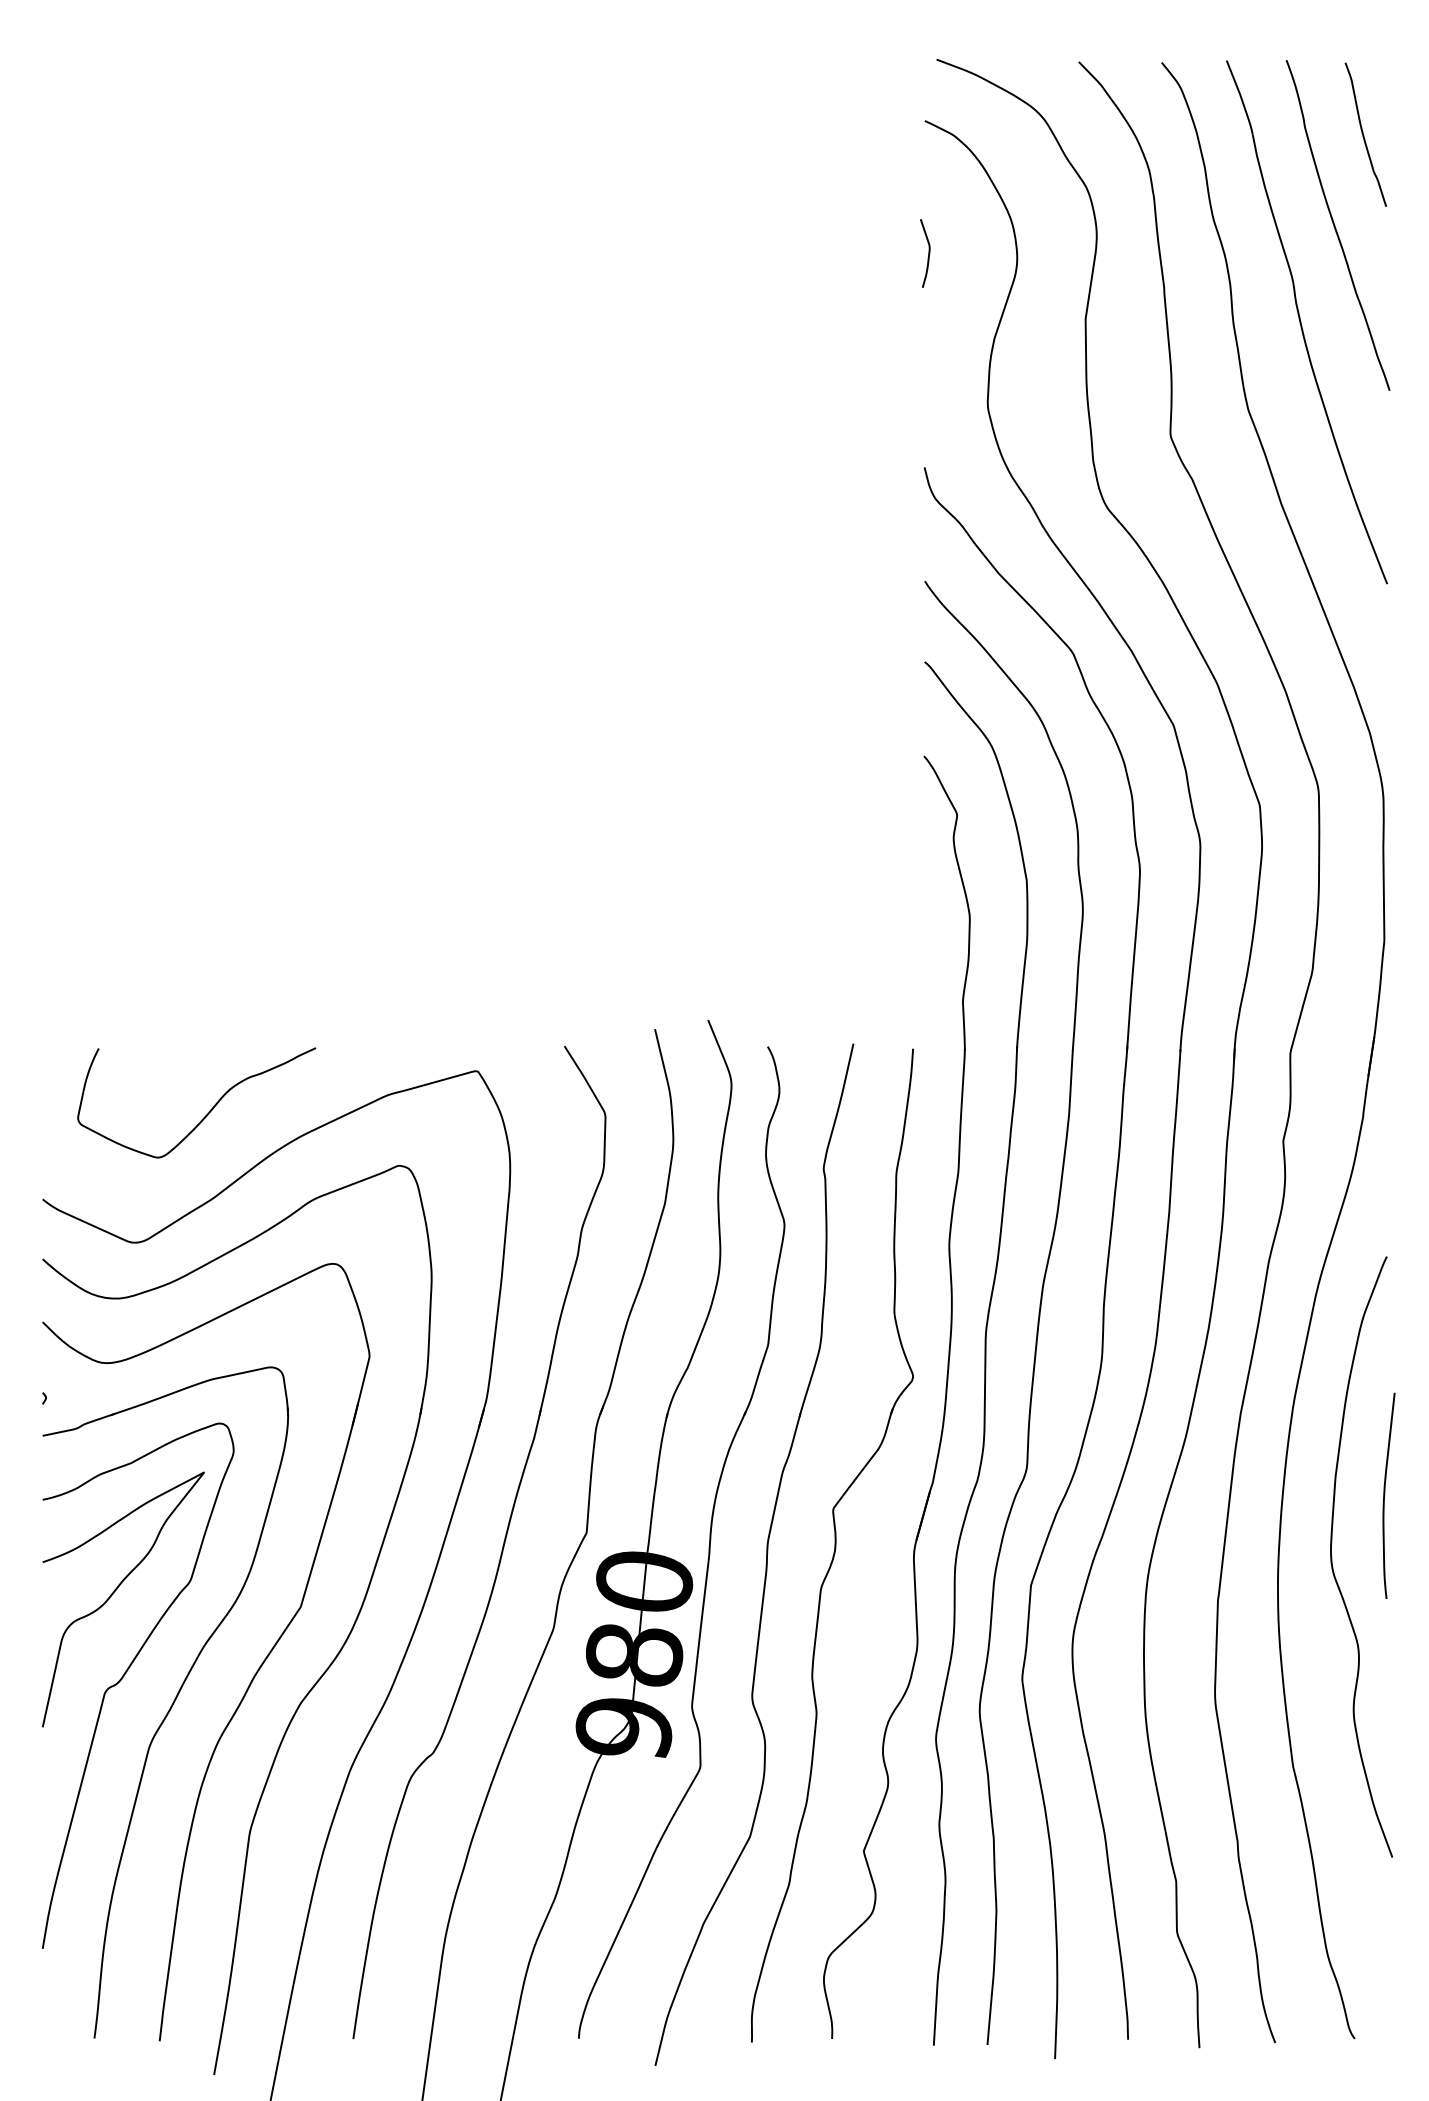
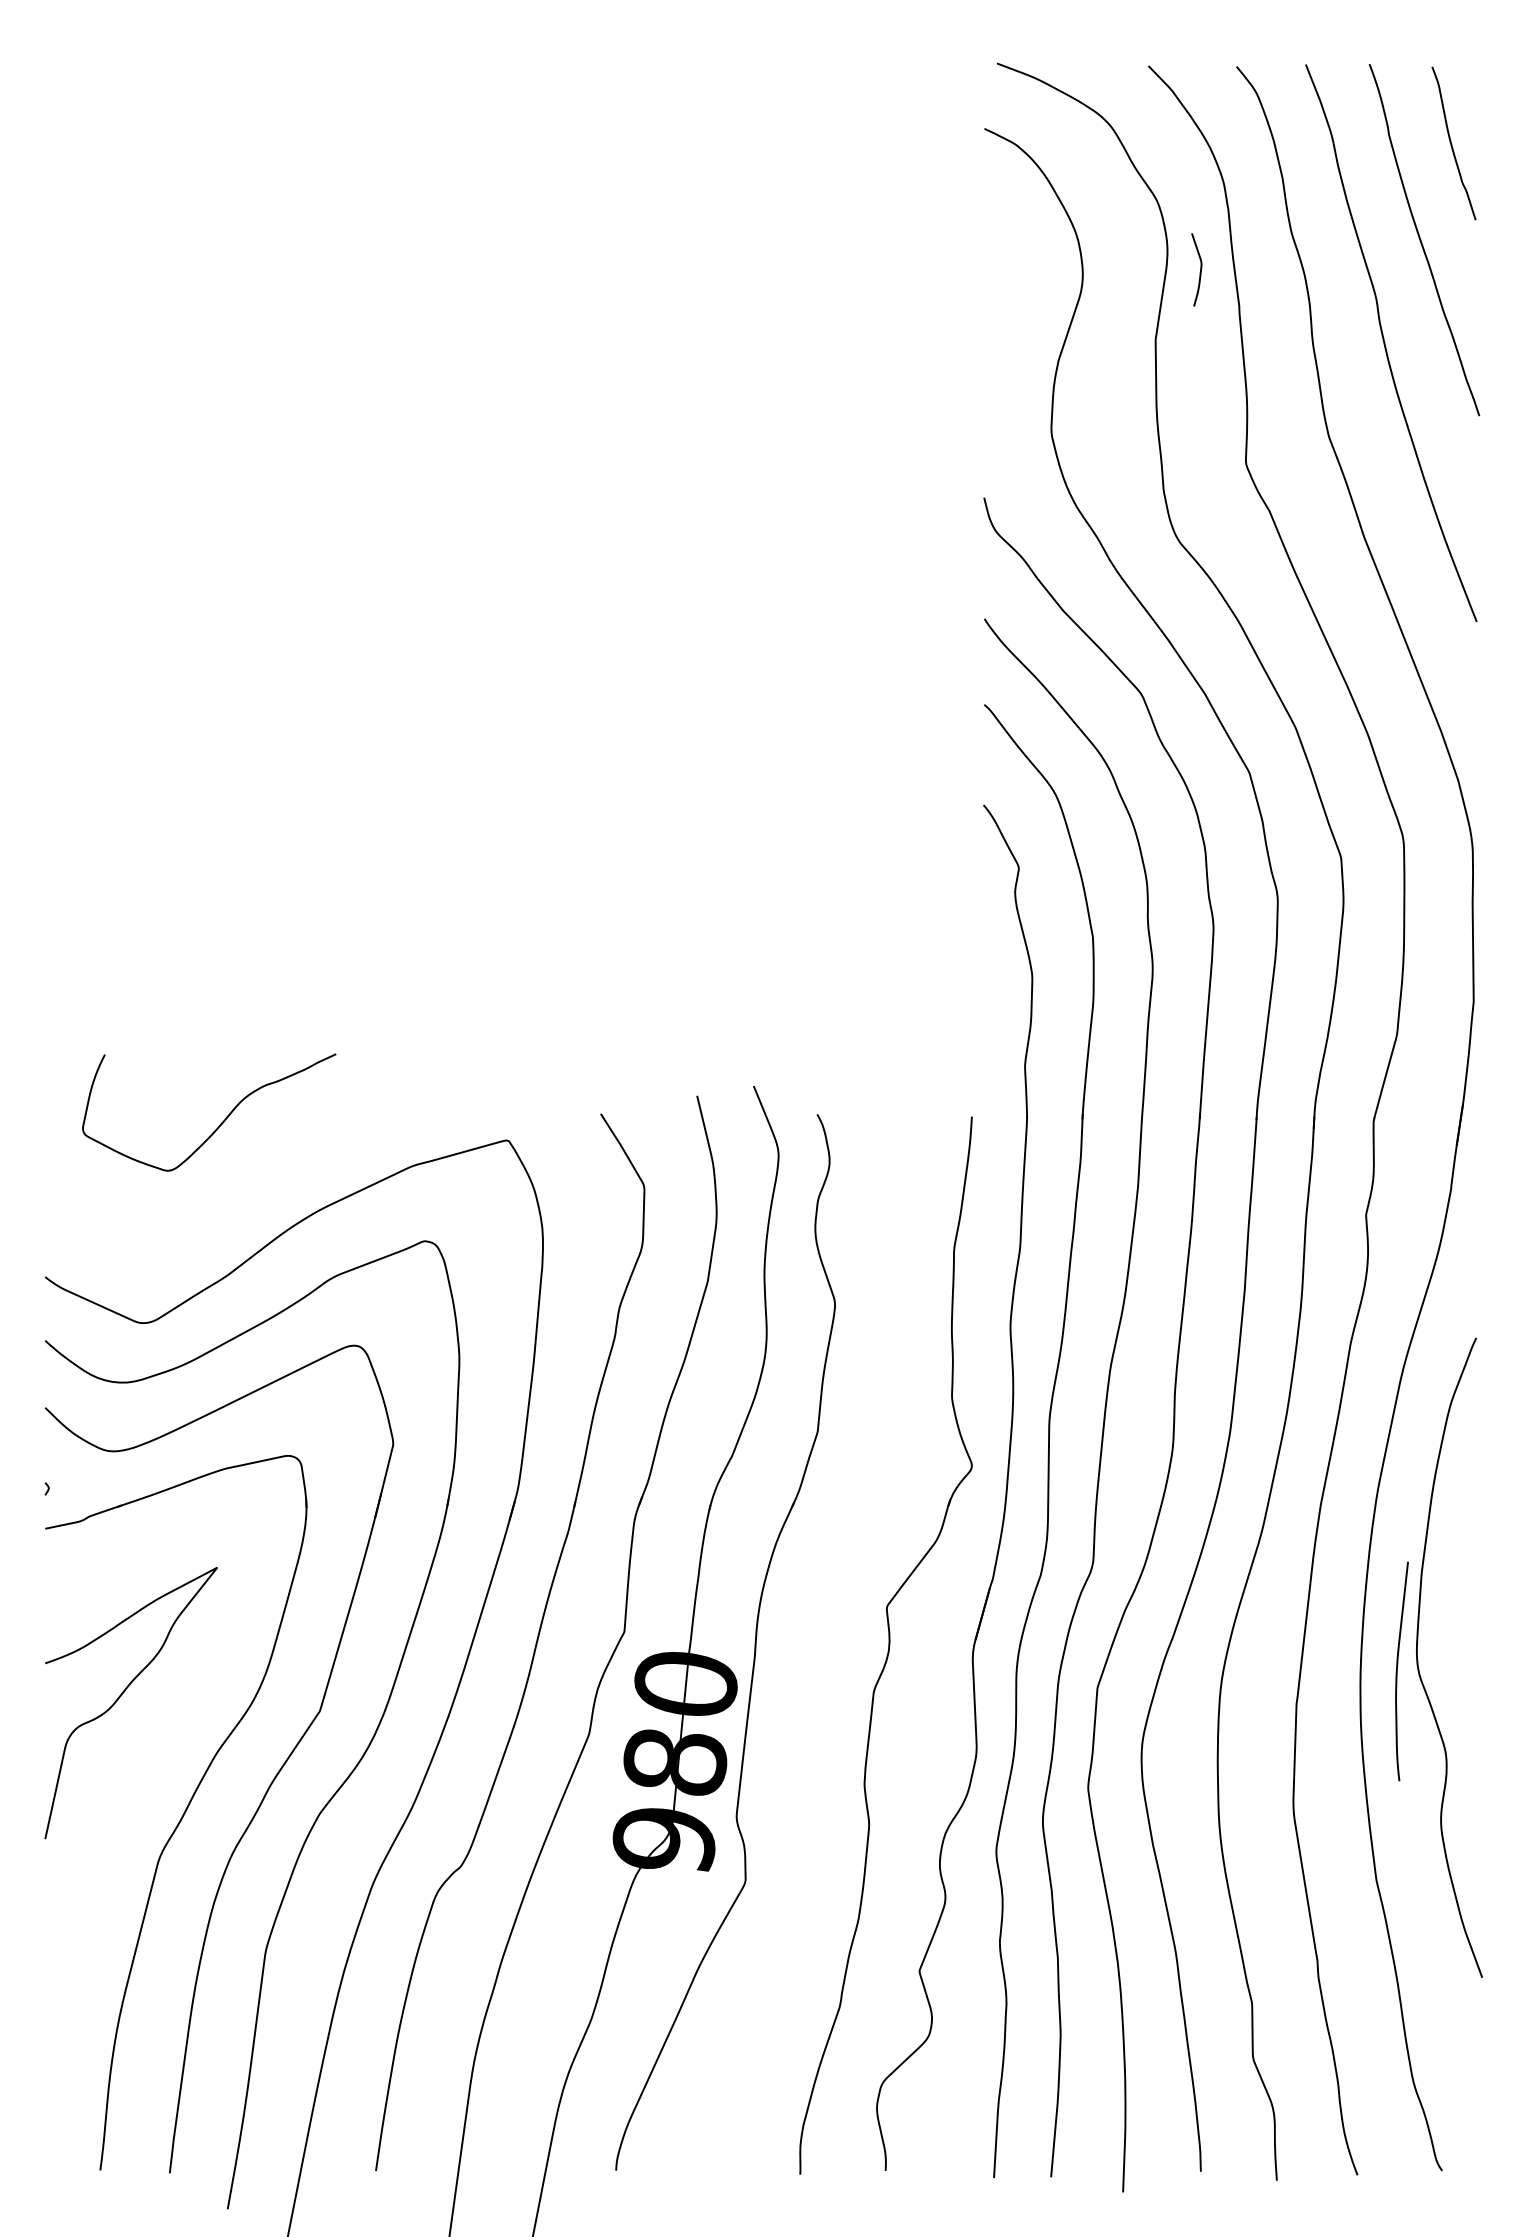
curve: (928, 253) -> (1200, 269), moved
curve: (209, 1110) -> (222, 1120), moved
curve: (1385, 1495) -> (1398, 1671), moved
part: (766, 1554) -> (815, 1655), removed
curve: (124, 1676) -> (132, 1785), removed

